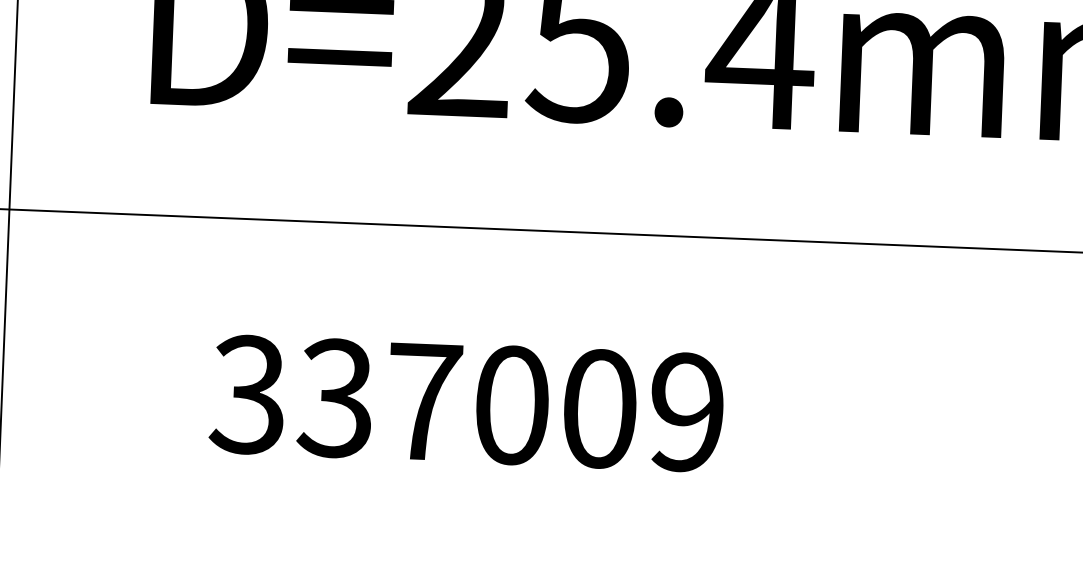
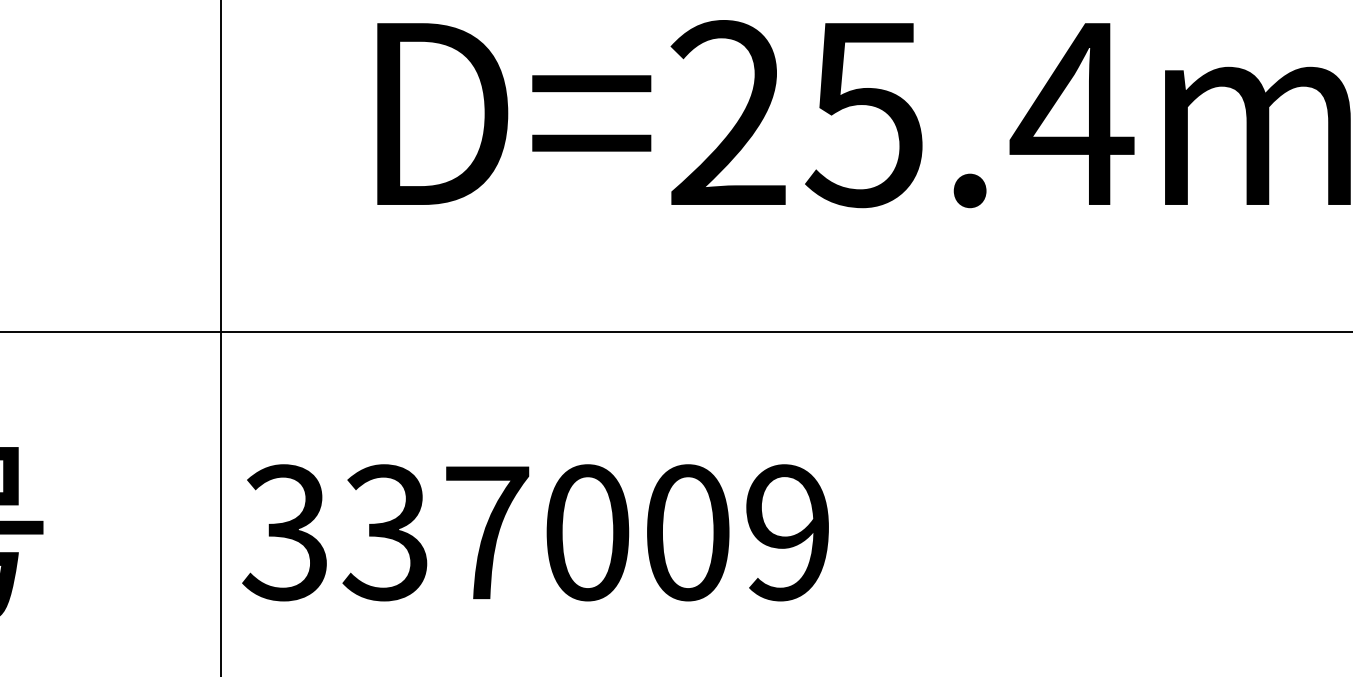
text: (466, 403) -> (535, 532), moved

